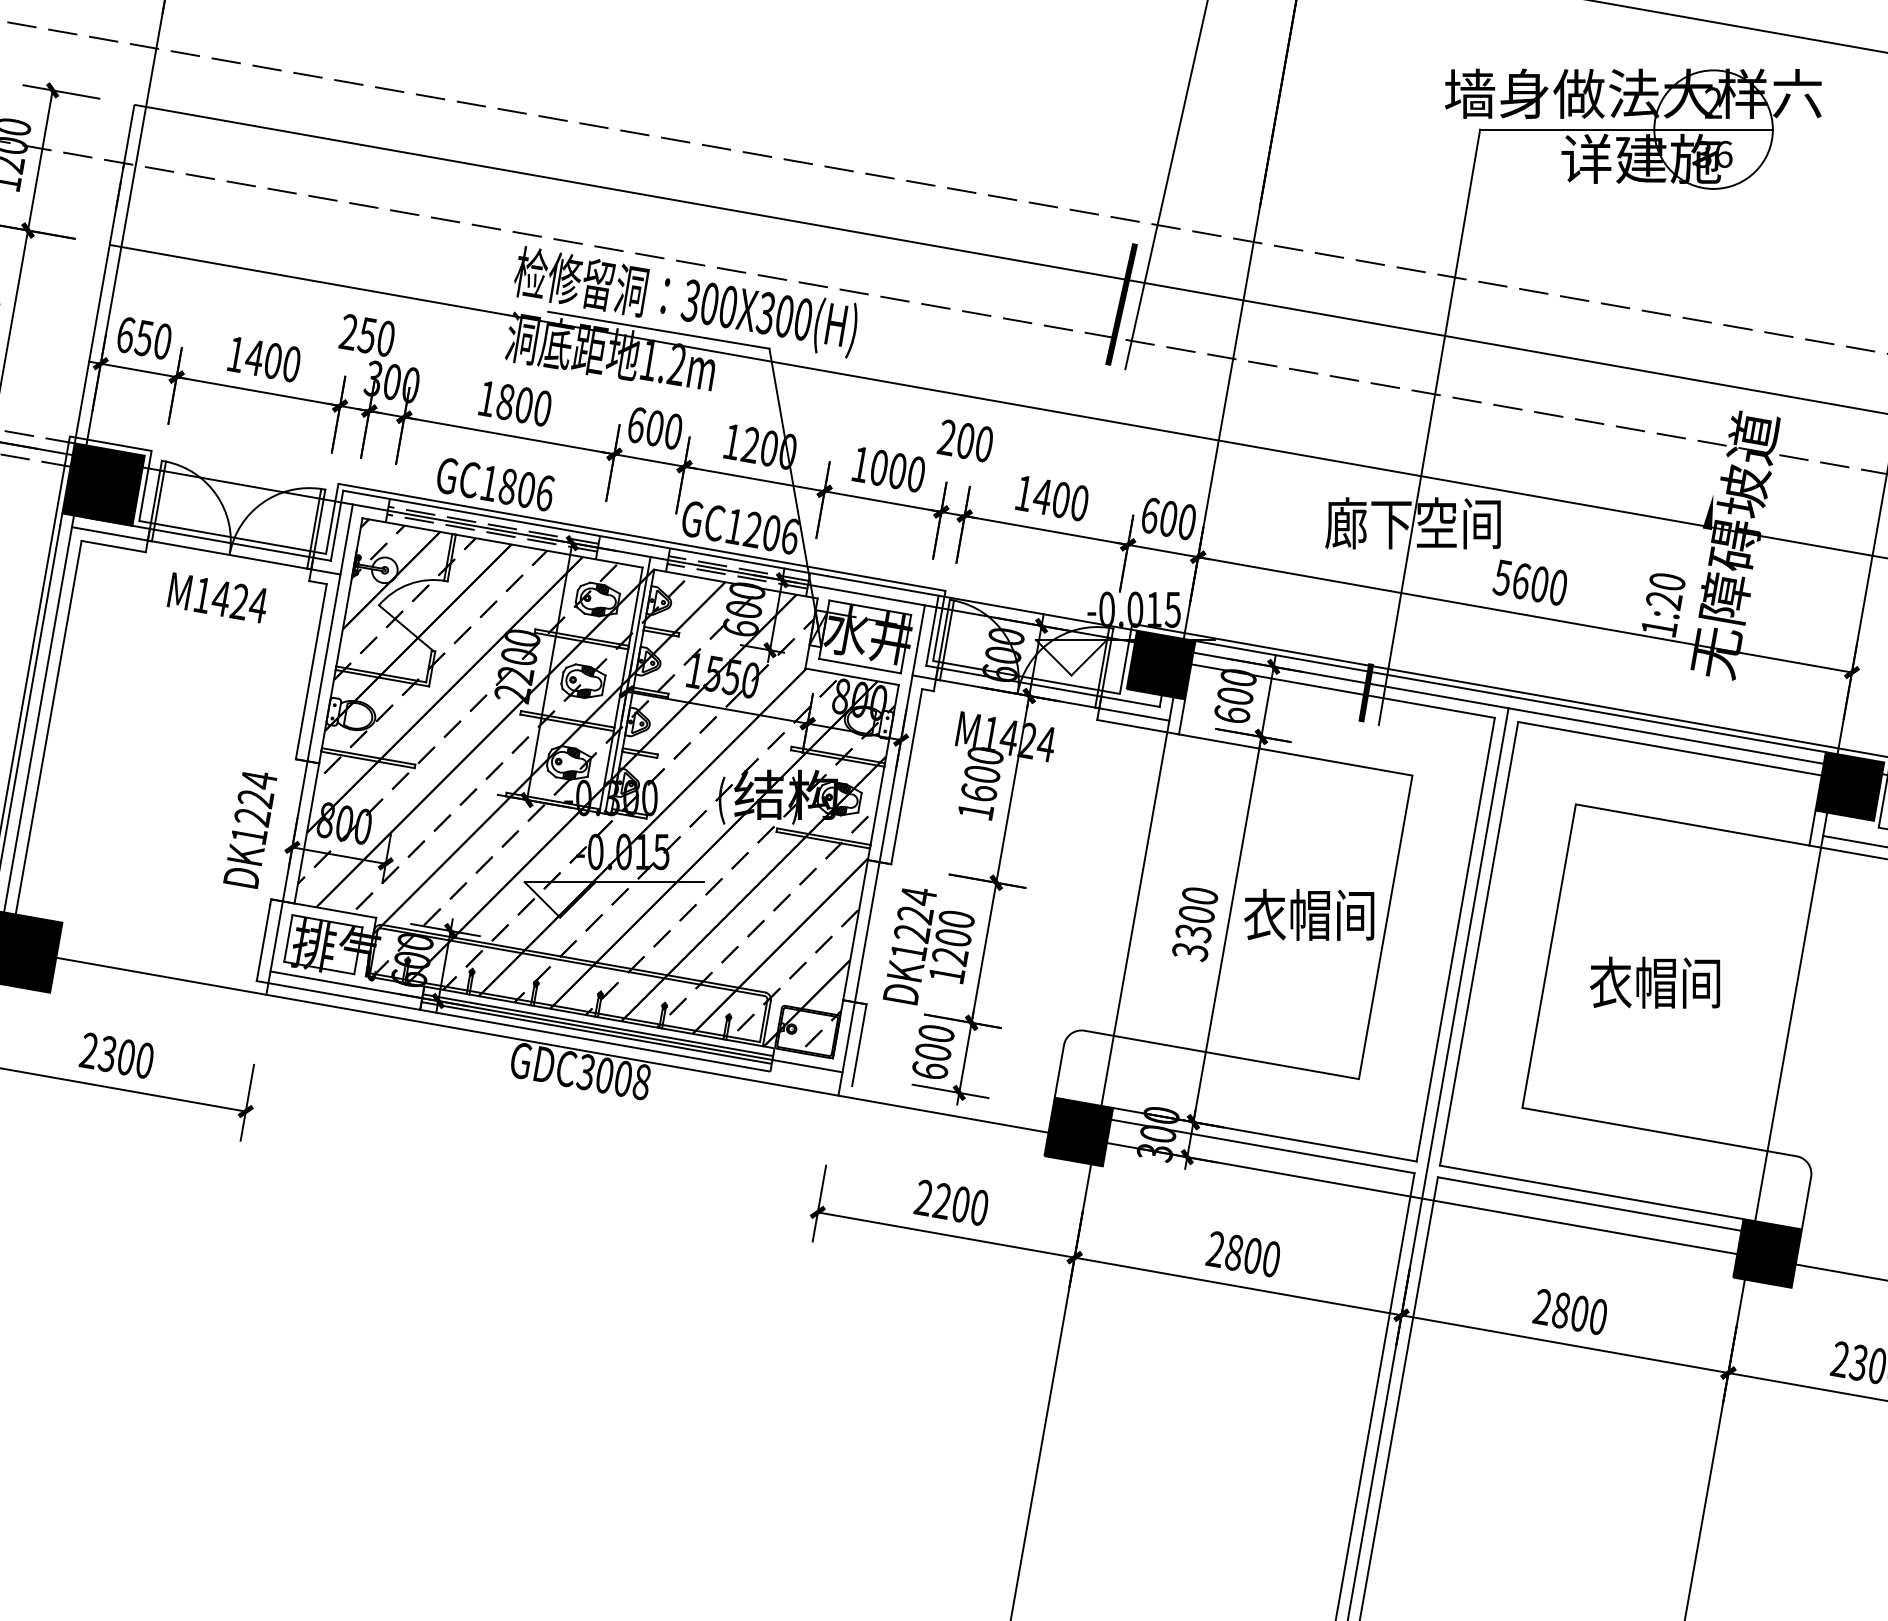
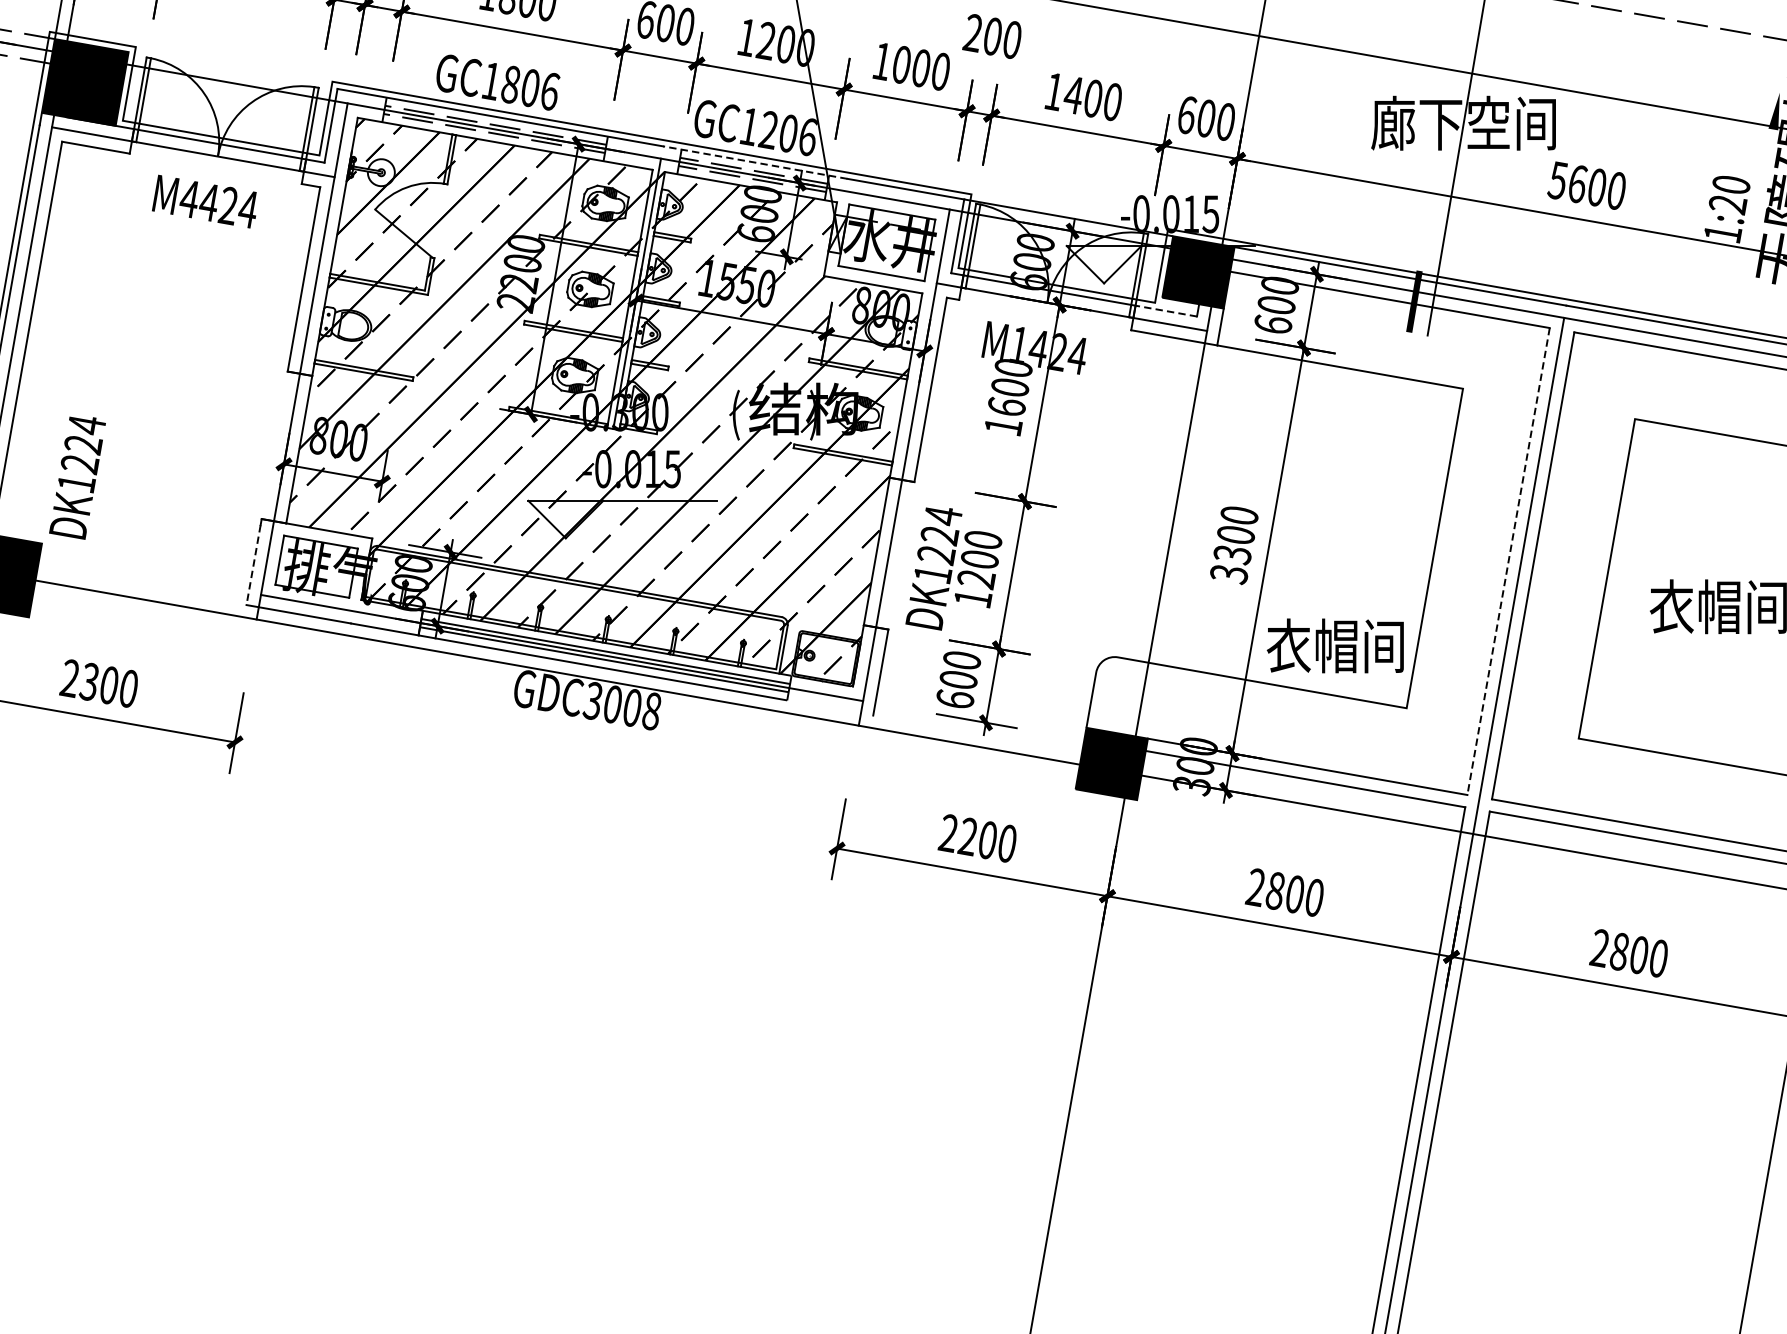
line: (740, 560) -> (755, 162), solid -> dashed
text: (201, 595) -> (188, 199), M1424 -> M4424
line: (1130, 701) -> (1166, 310), solid -> dashed
text: (250, 830) -> (77, 478), moved
text: (1309, 914) -> (1335, 645), moved
line: (1455, 940) -> (1508, 562), solid -> dashed
line: (263, 943) -> (253, 565), solid -> dashed

